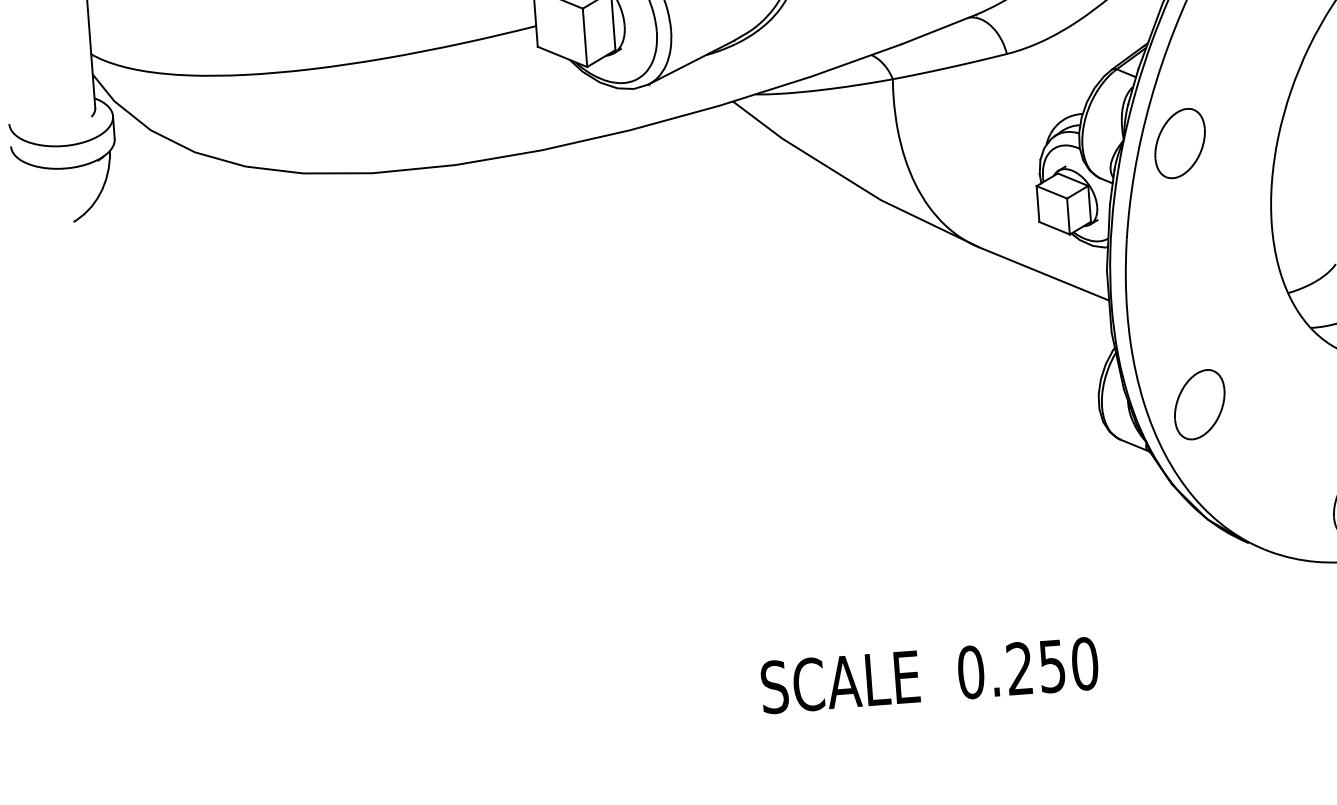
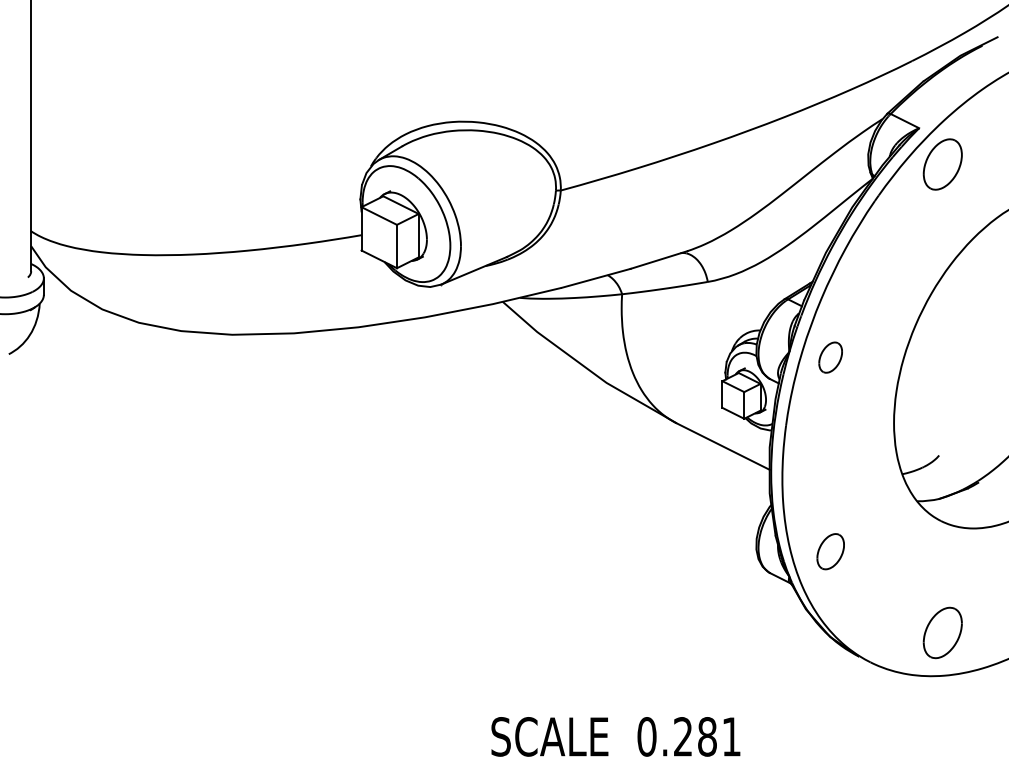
part: (1179, 143) -> (830, 357), size x0.6
part: (1199, 404) -> (830, 551), size x0.7
text: (1068, 664) -> (719, 736), 0.250 -> 0.281

